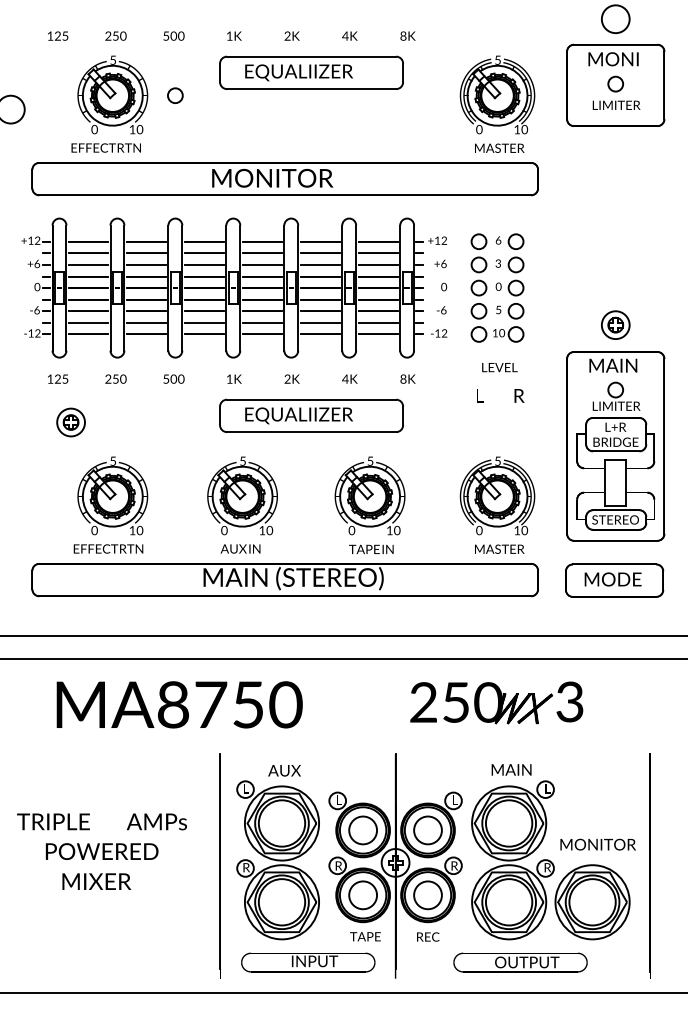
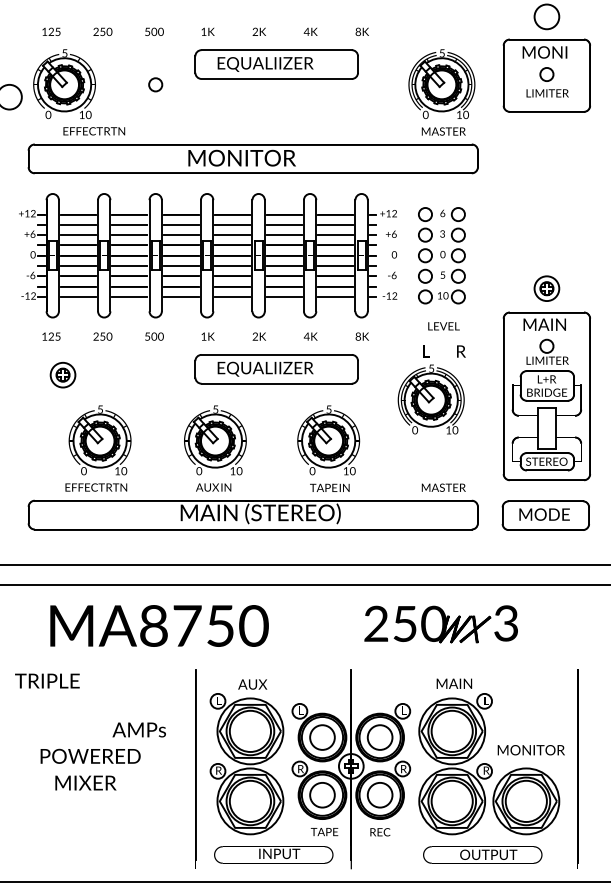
part: (112, 94) -> (64, 83), moved
part: (497, 495) -> (431, 399), moved
text: (53, 821) -> (47, 680), moved
text: (520, 962) -> (482, 854), moved

